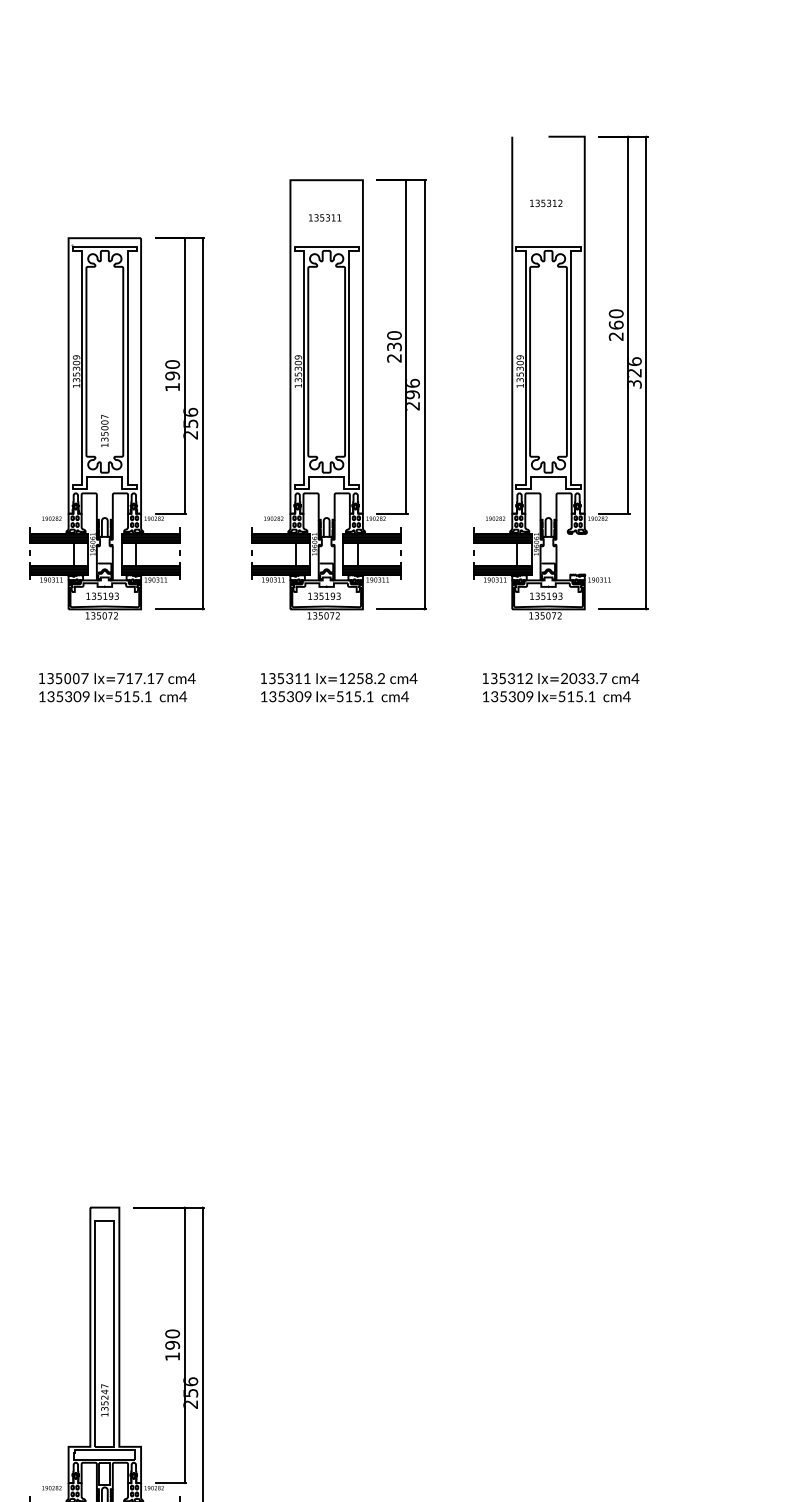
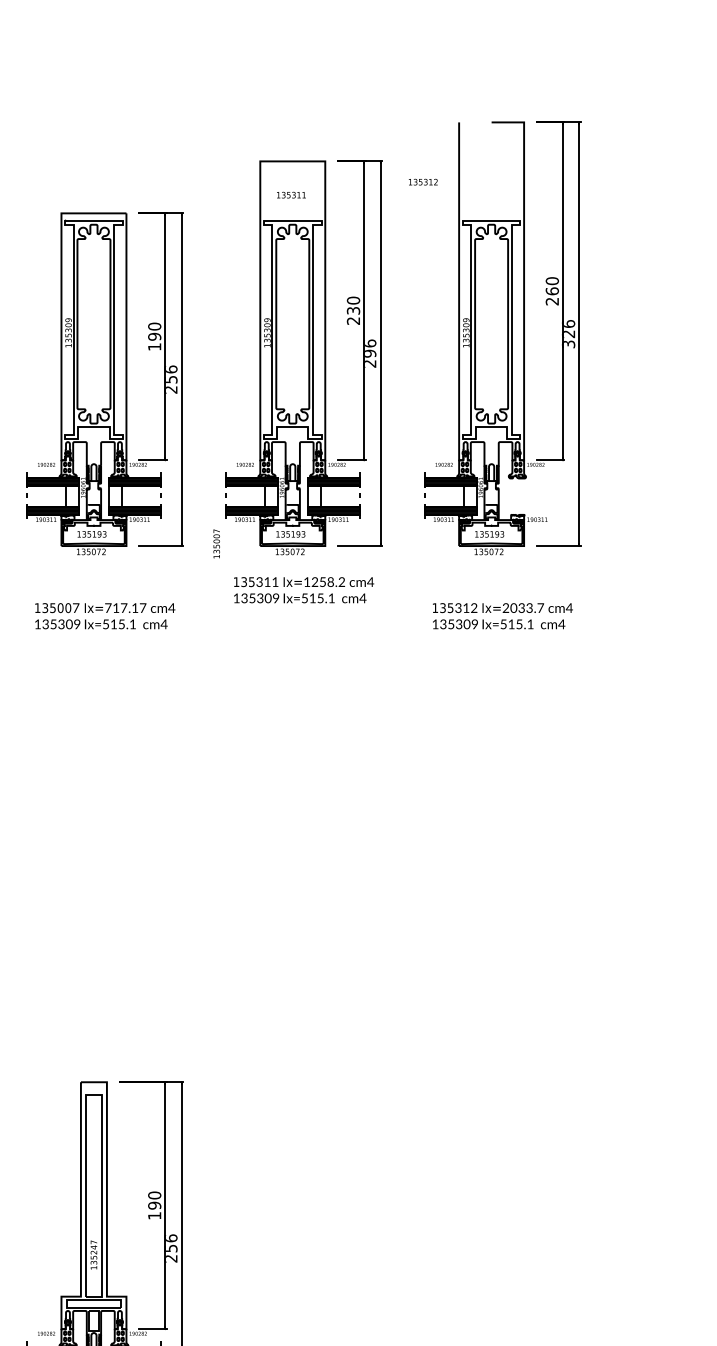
text: (546, 203) -> (423, 182), moved
text: (104, 430) -> (216, 543), moved
text: (339, 687) -> (304, 590), moved

